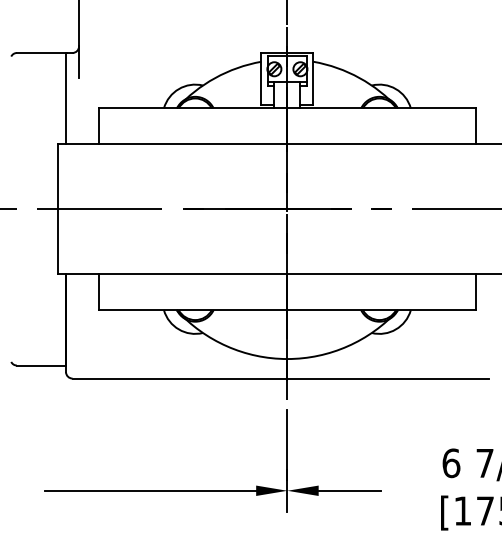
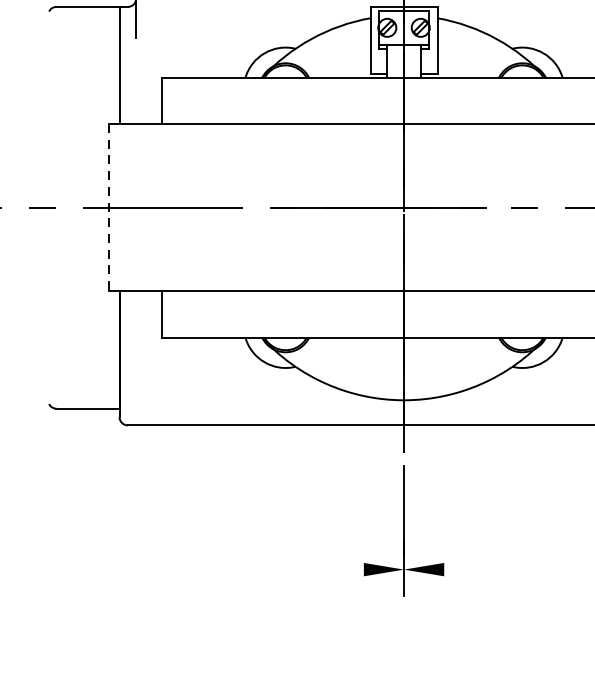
line: (58, 209) -> (109, 208), solid -> dashed
line: (150, 490) -> (228, 569), removed
line: (349, 490) -> (483, 569), removed

